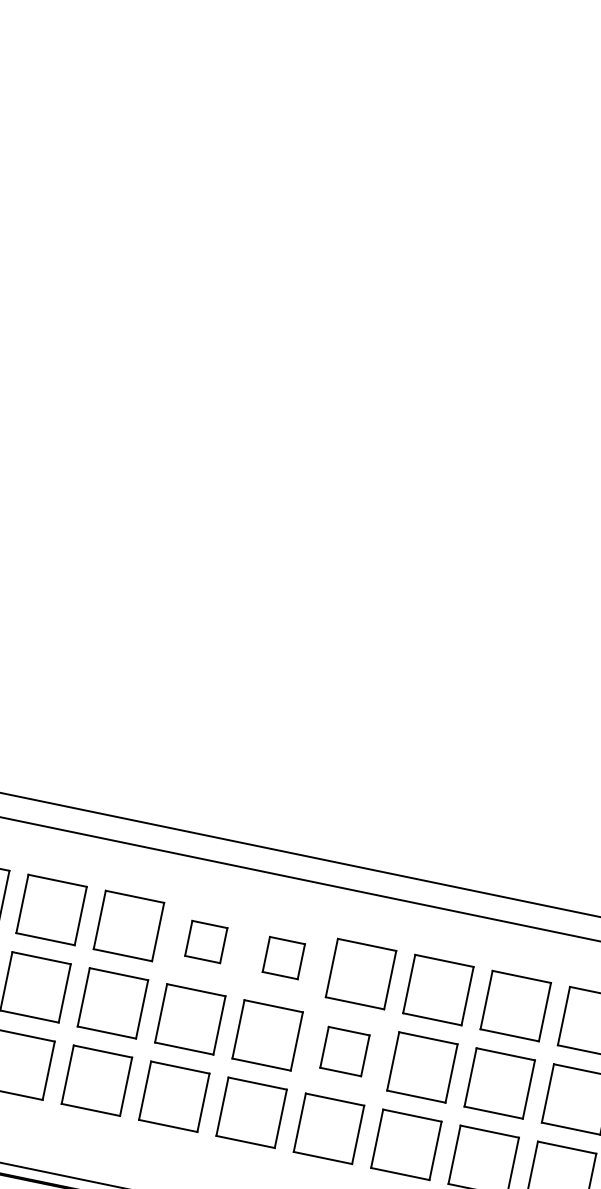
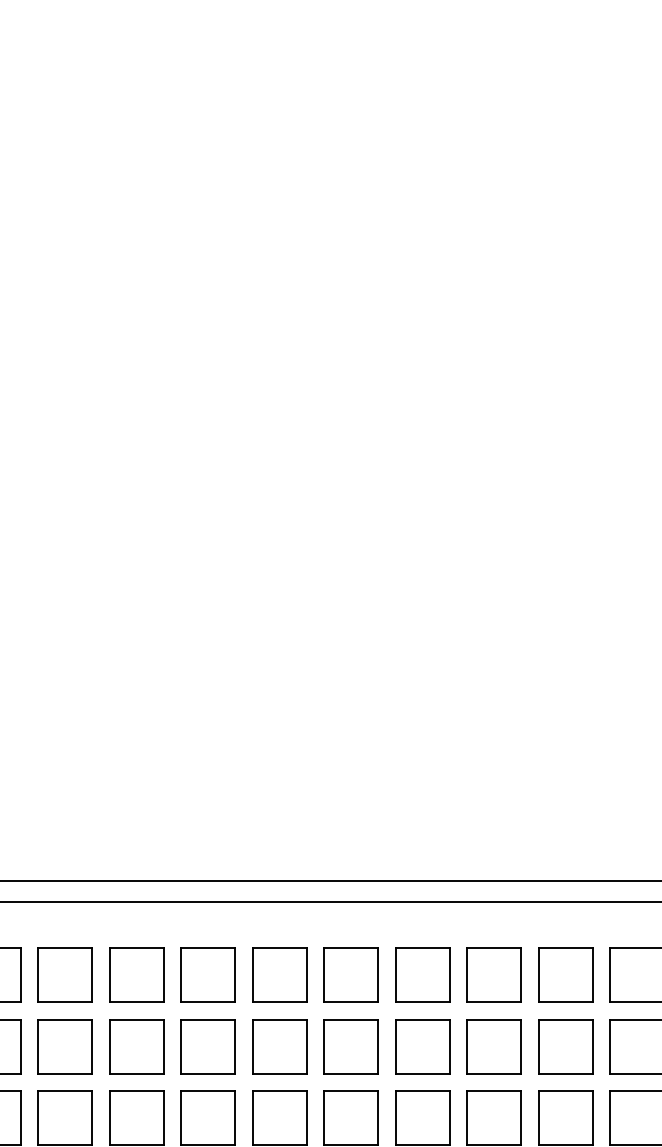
part: (205, 941) -> (350, 974), size x1.67
part: (283, 957) -> (422, 974), size x1.67
part: (344, 1051) -> (493, 1046), size x1.43

